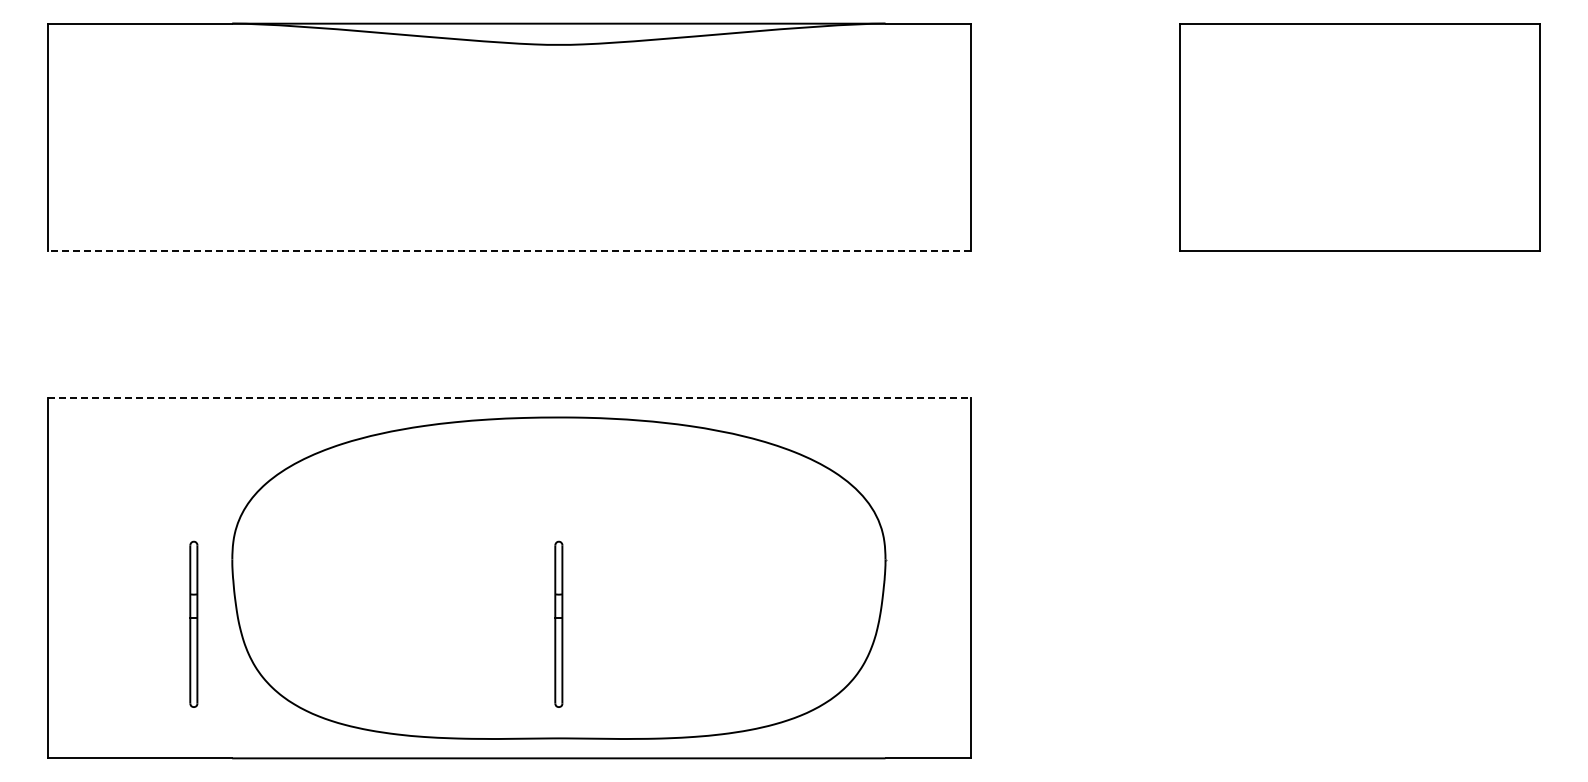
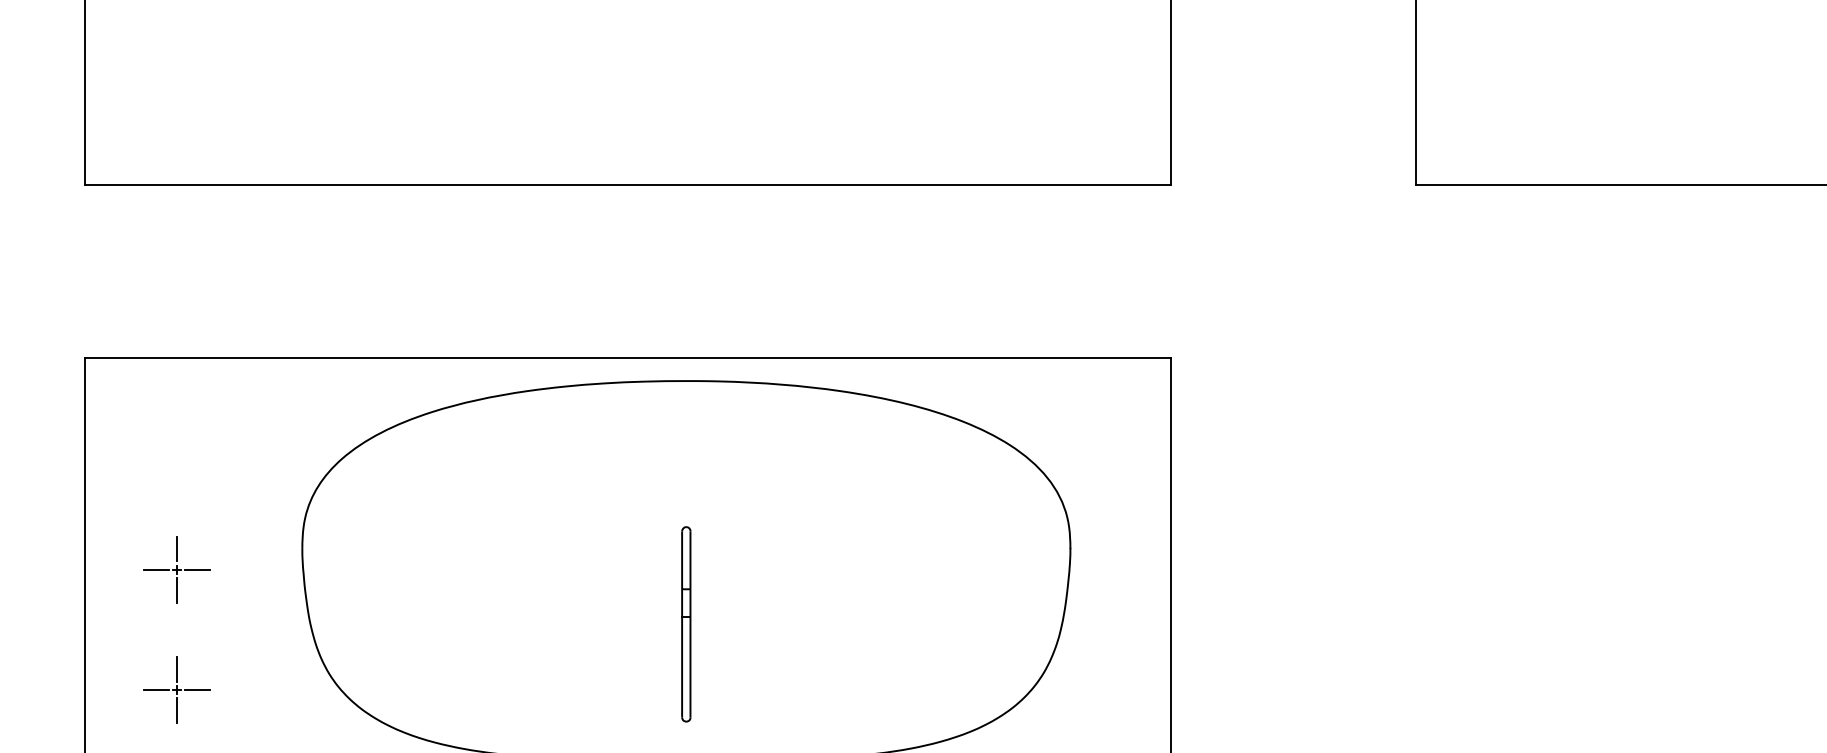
line: (509, 250) -> (628, 184), dashed -> solid
line: (509, 397) -> (628, 357), dashed -> solid
part: (125, 577) -> (176, 569), added
part: (193, 623) -> (256, 623), removed
part: (125, 679) -> (176, 689), added

